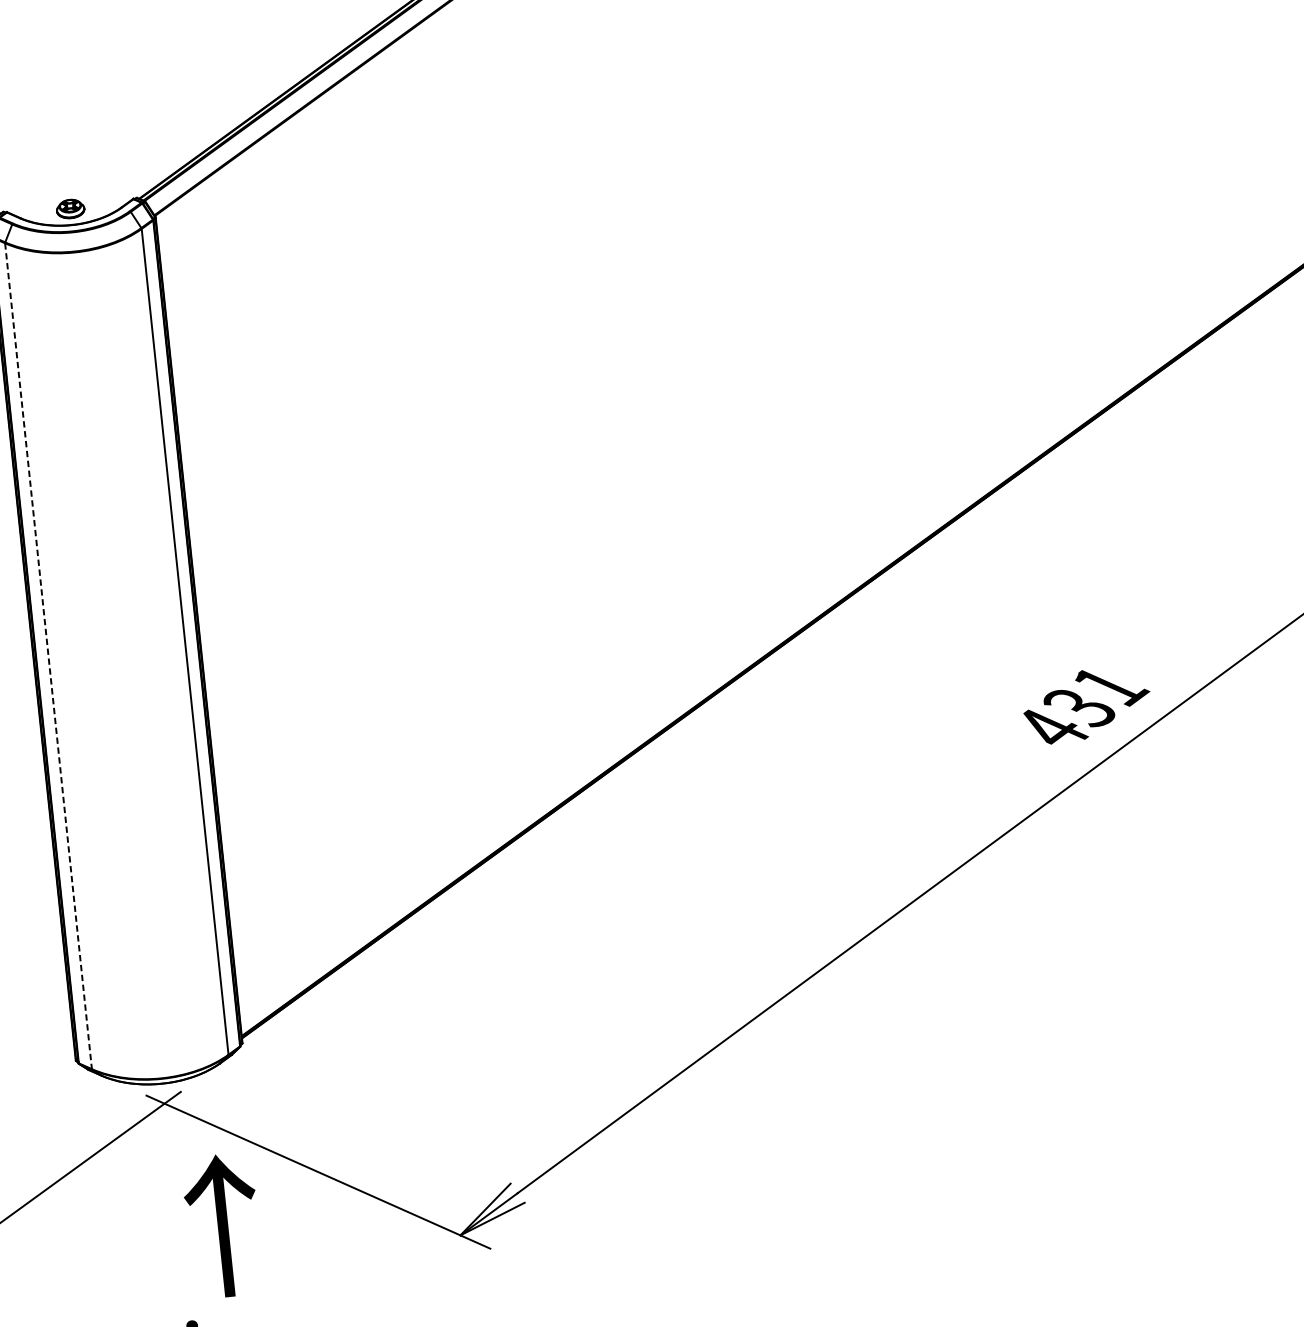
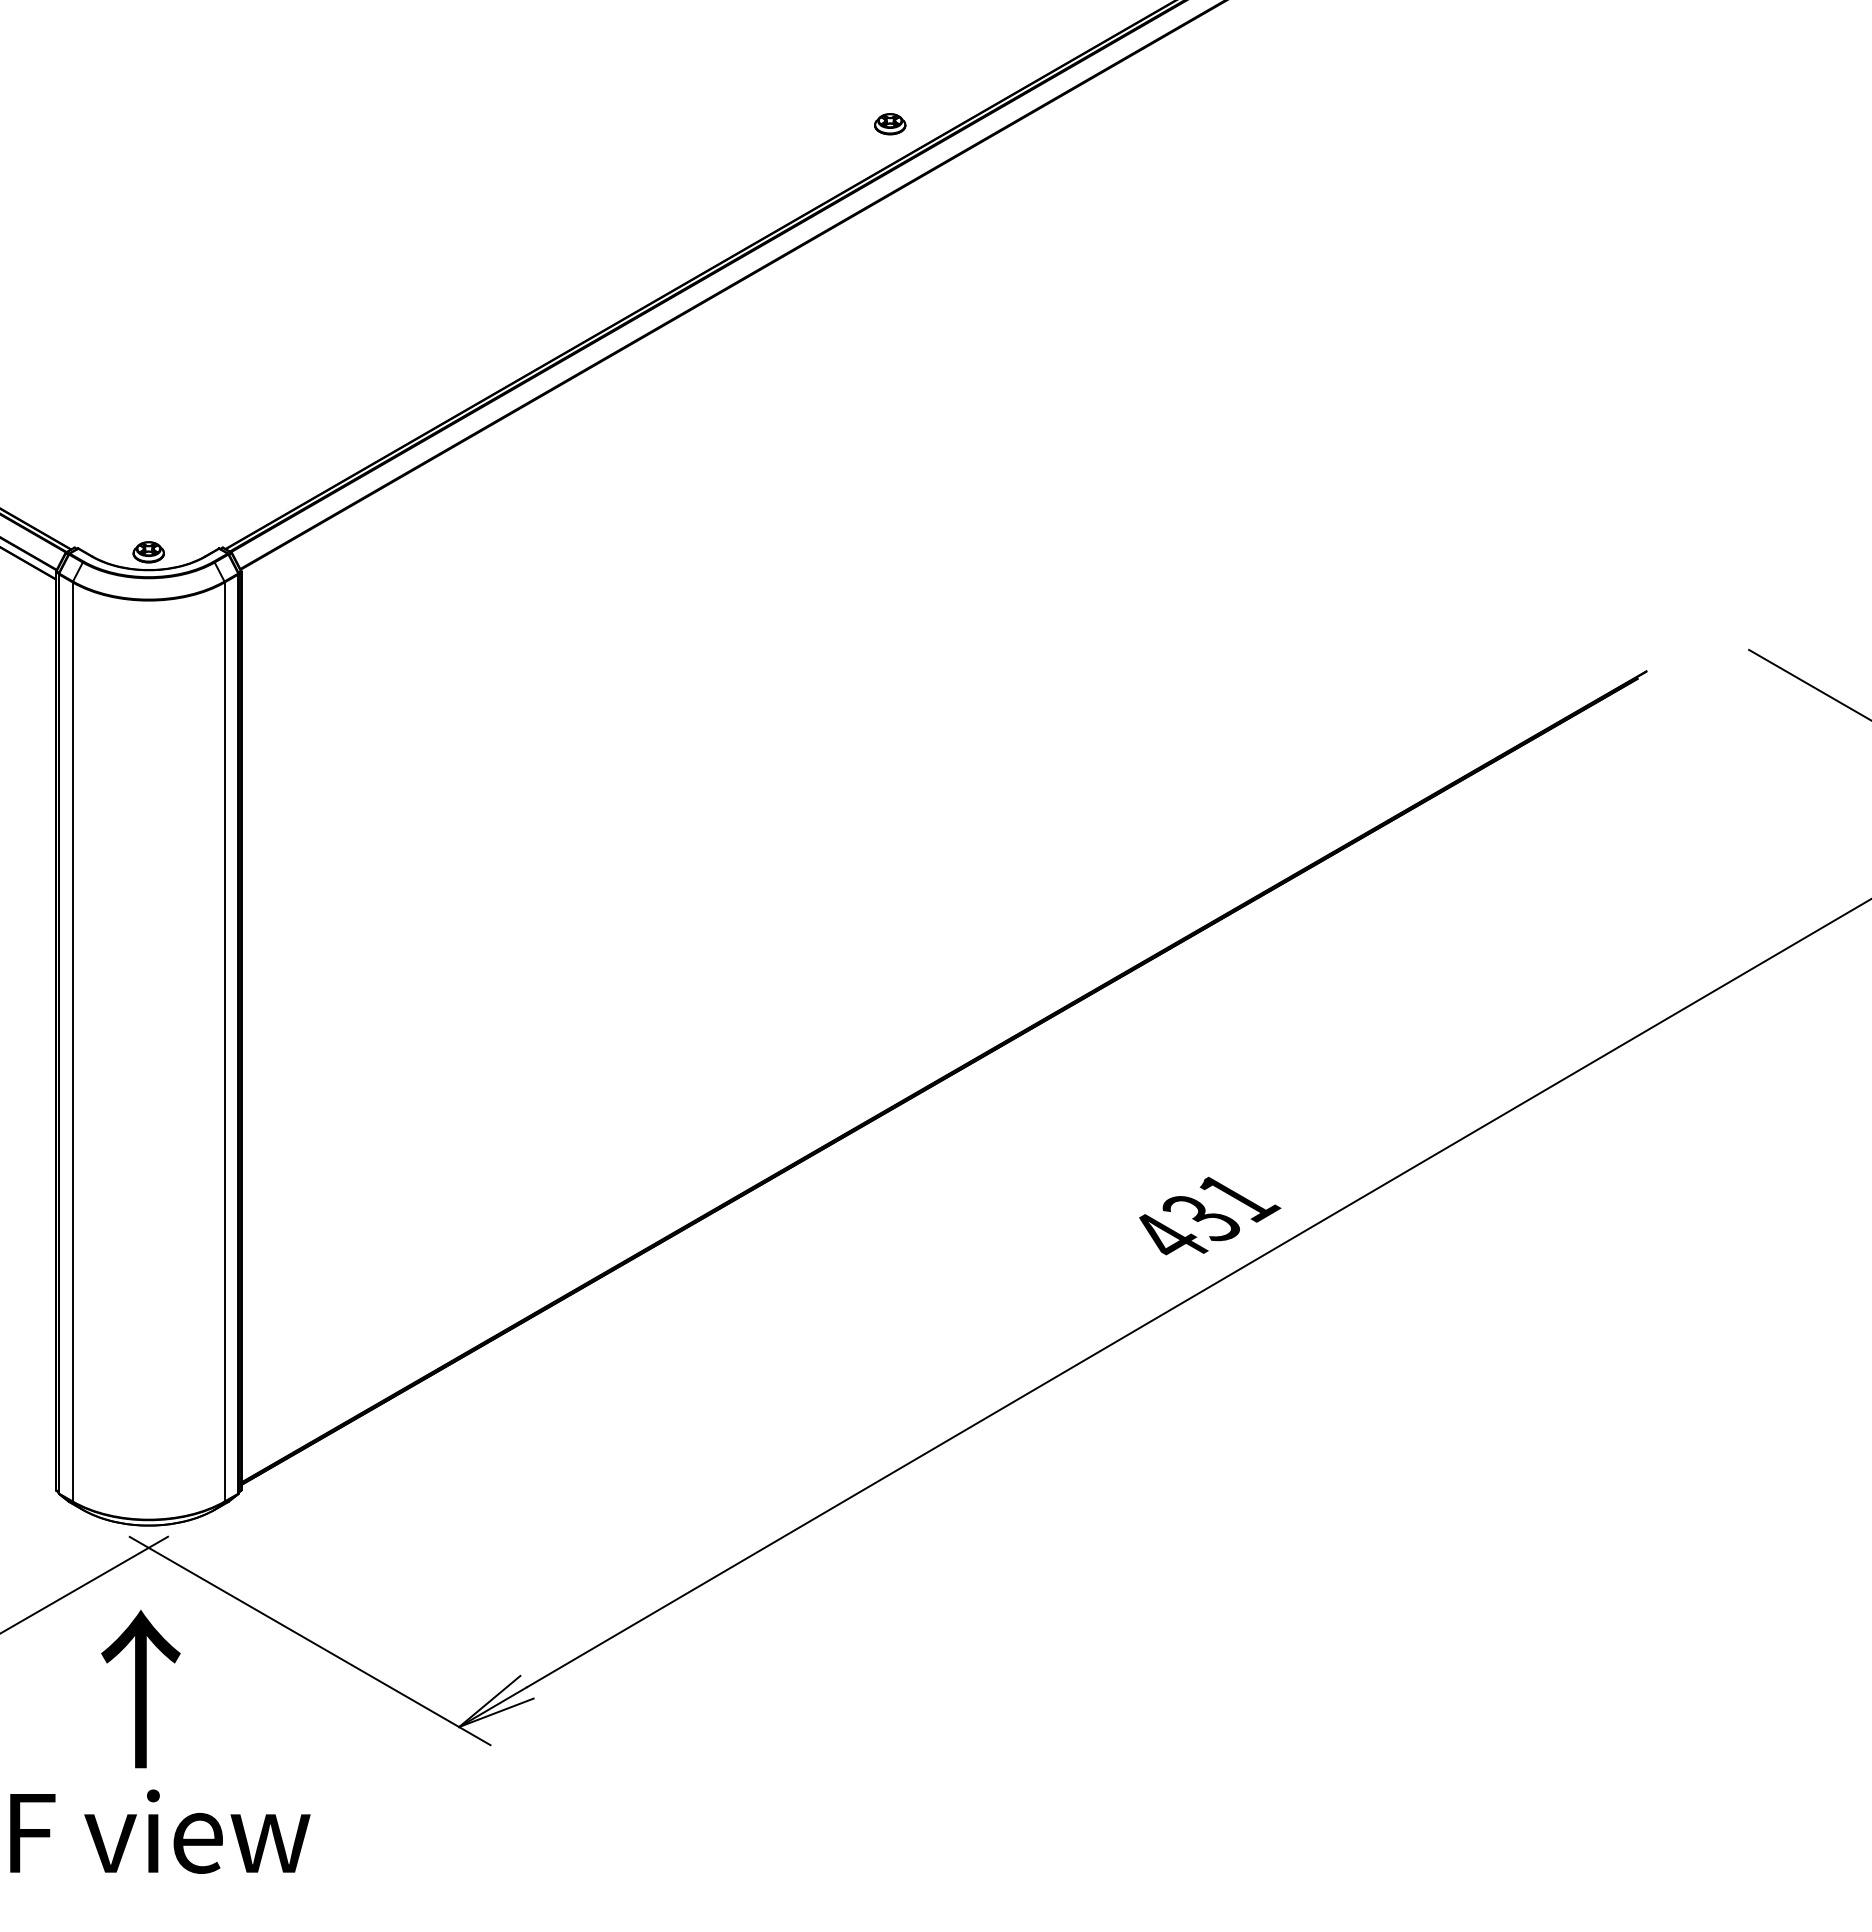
line: (48, 655) -> (72, 1041), dashed -> solid
text: (222, 1225) -> (140, 1688), moved

